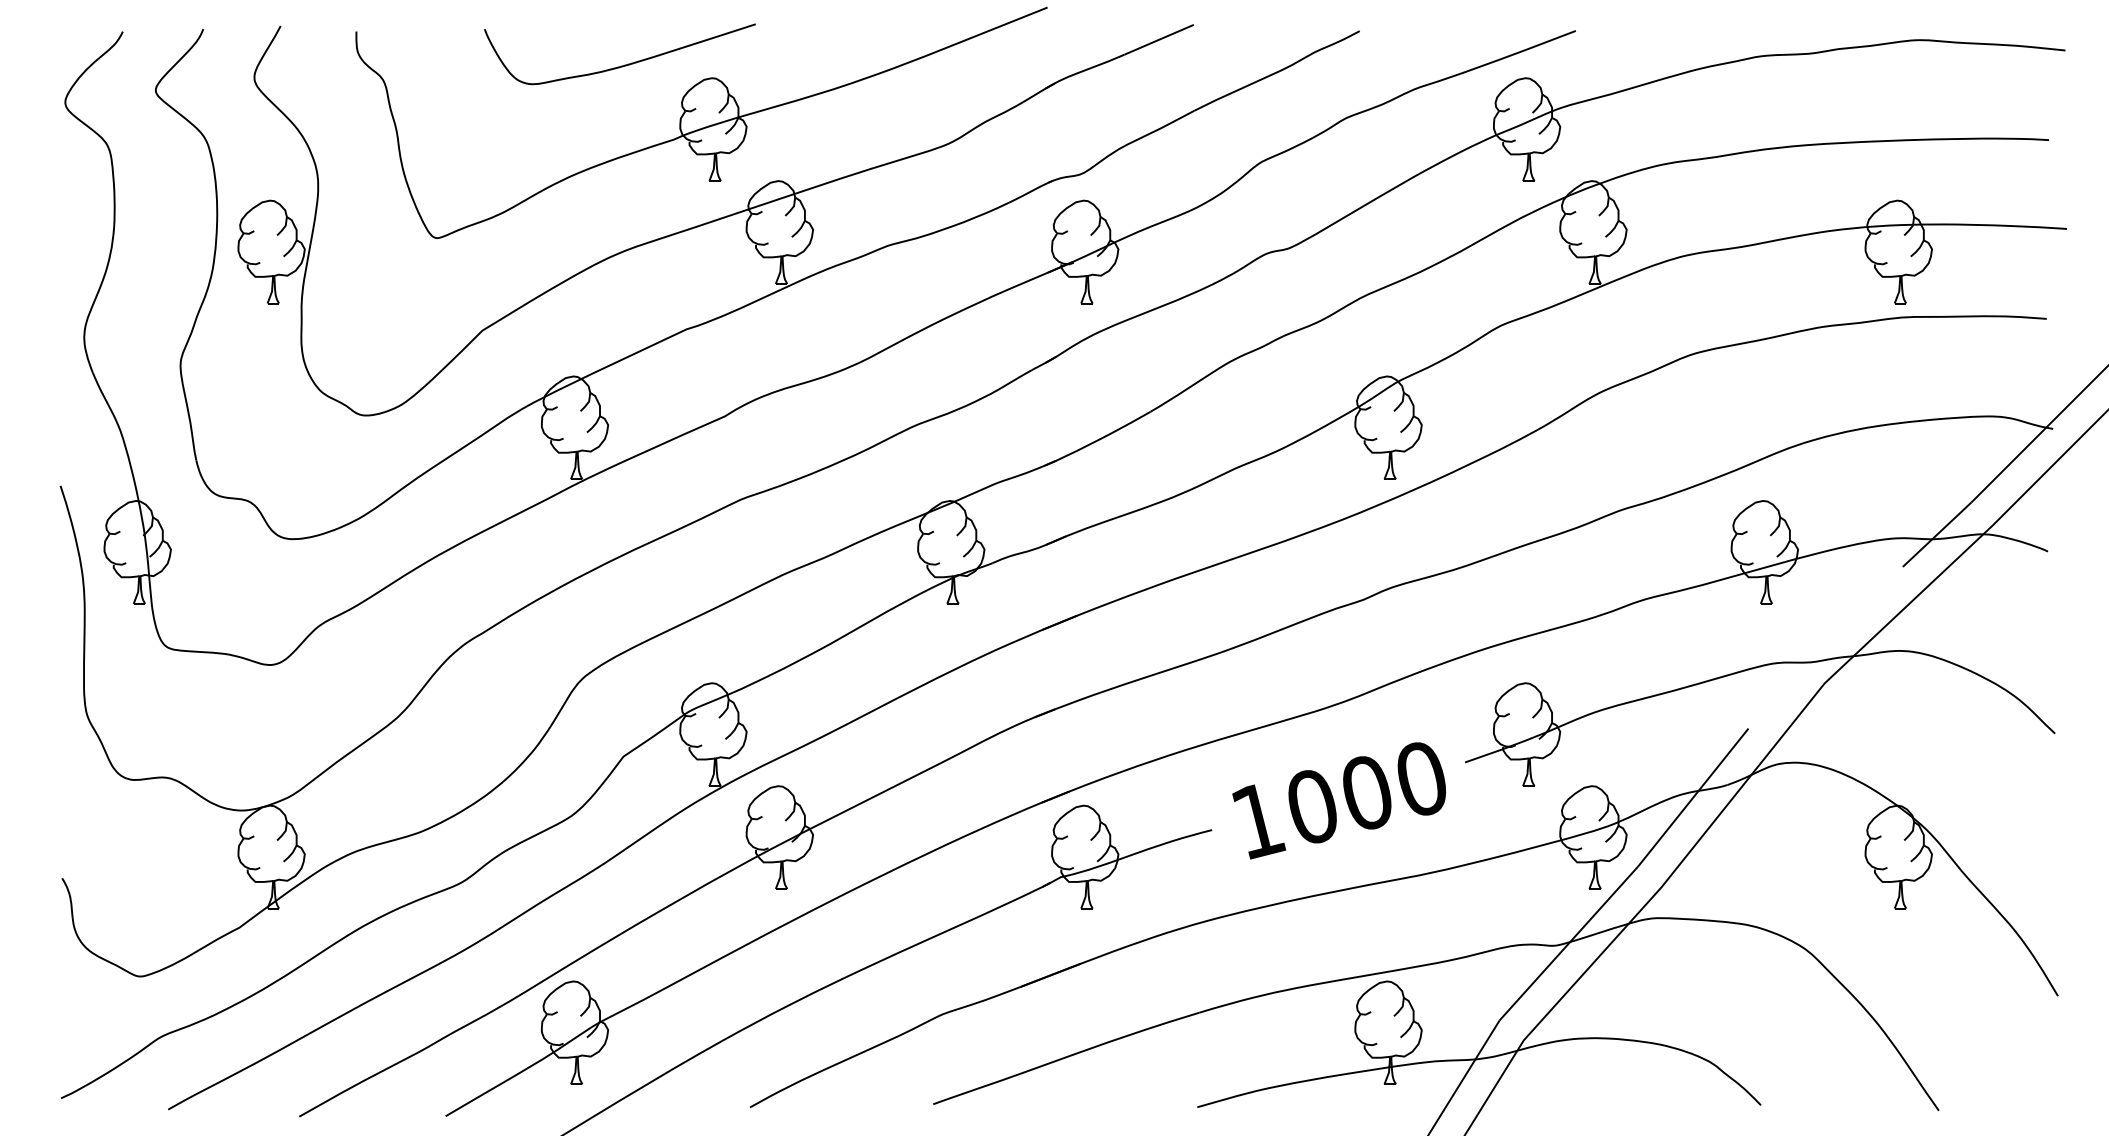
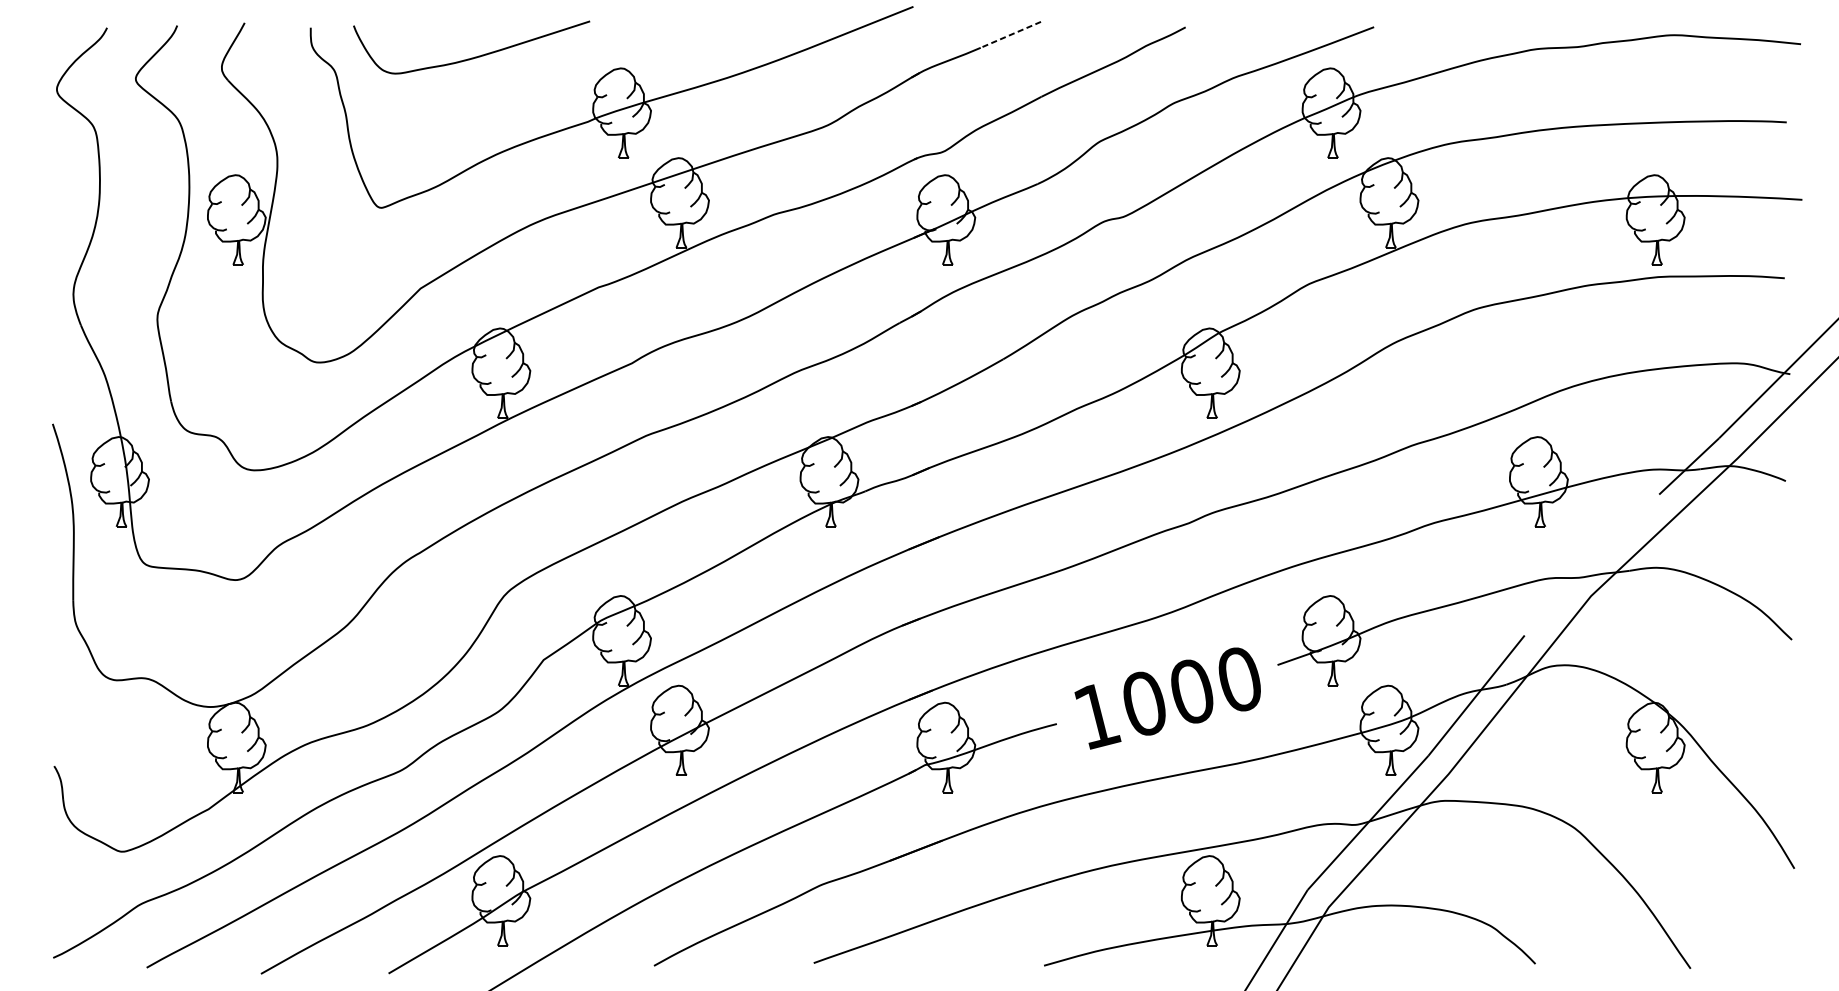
line: (1159, 39) -> (1011, 34), solid -> dashed
curve: (624, 64) -> (475, 56), moved

